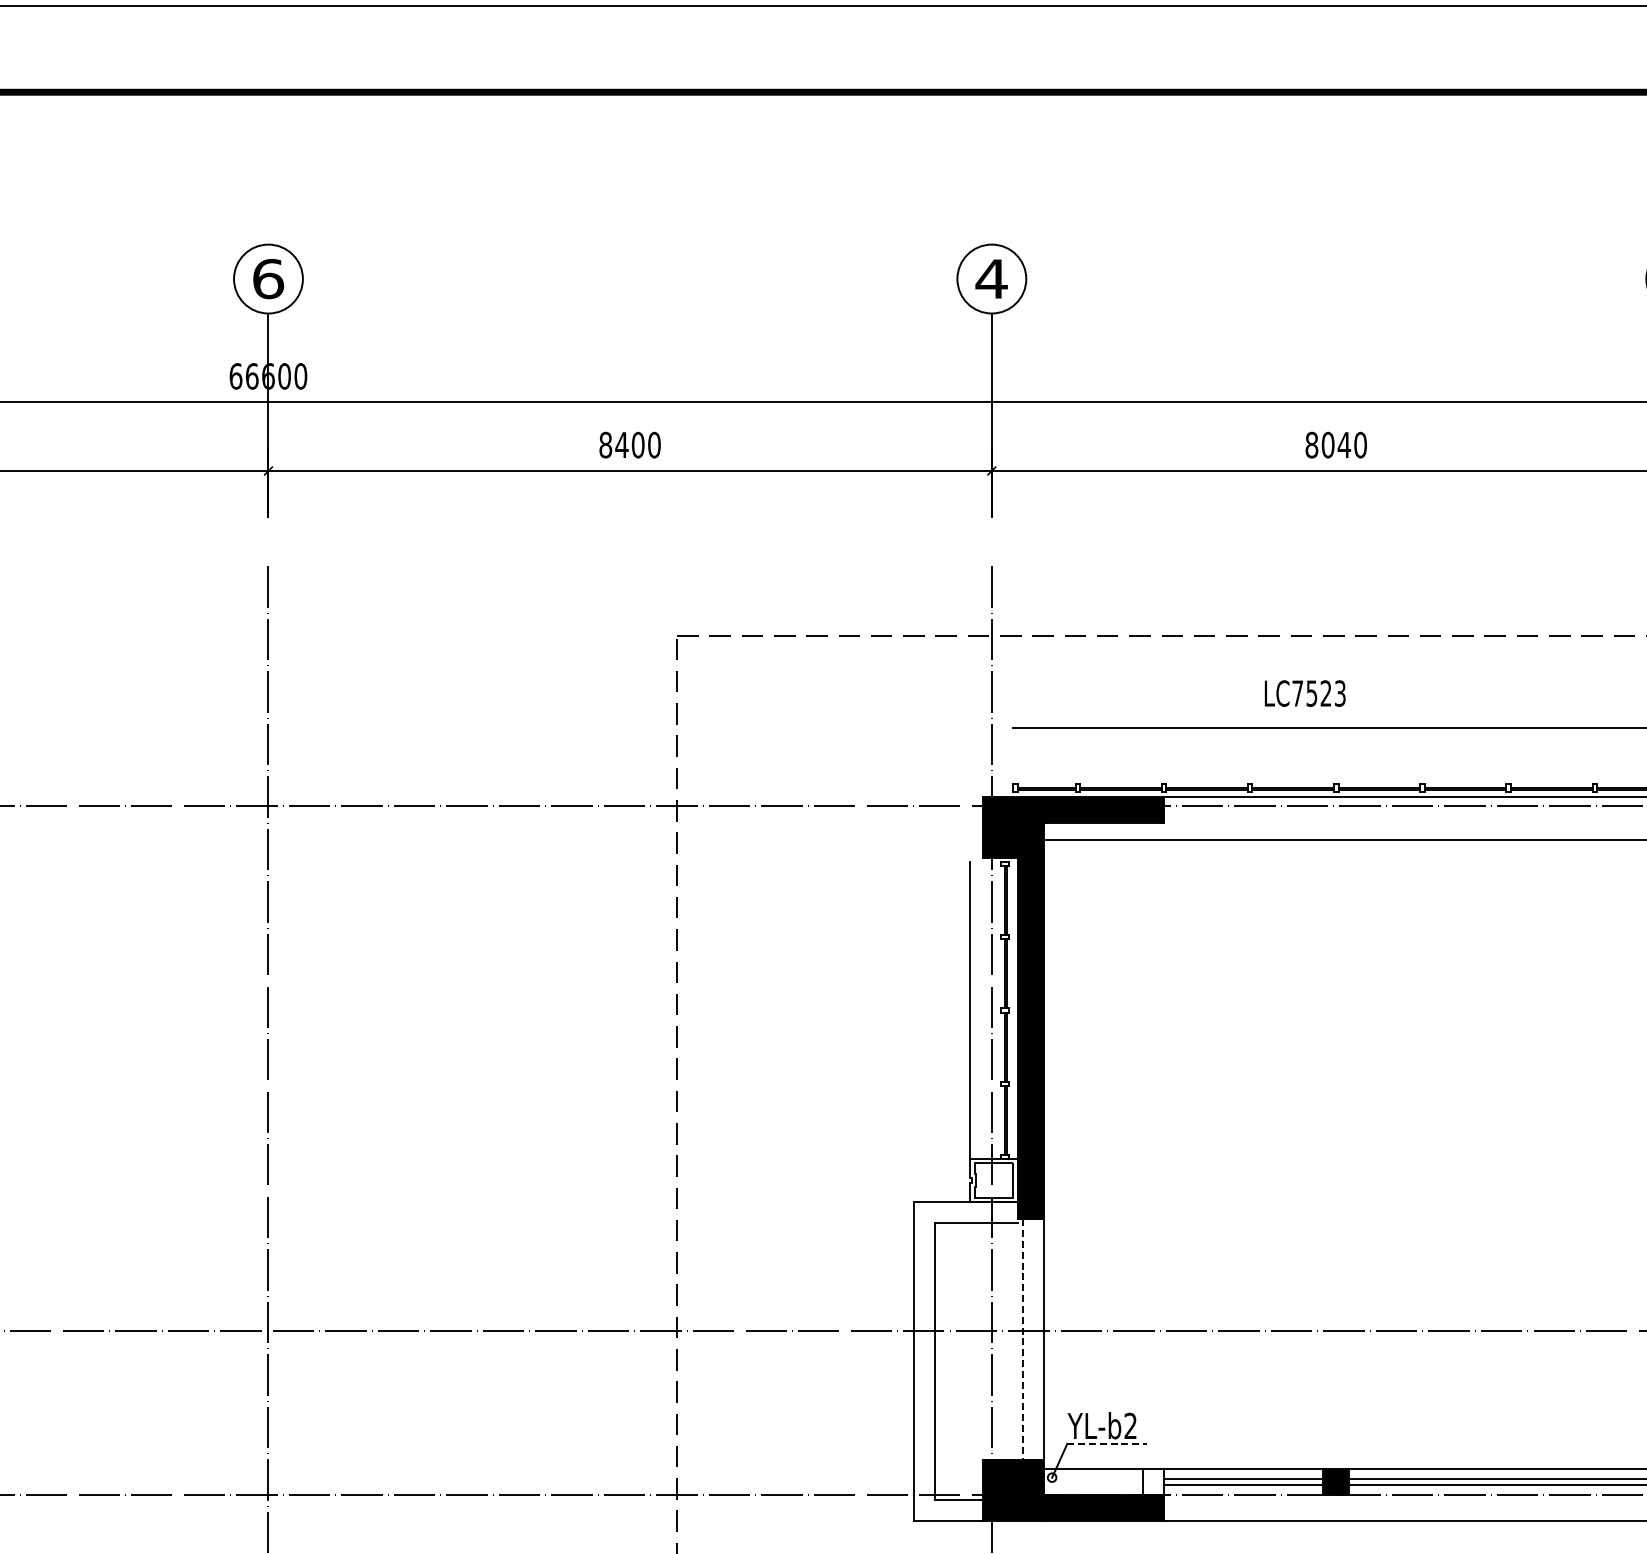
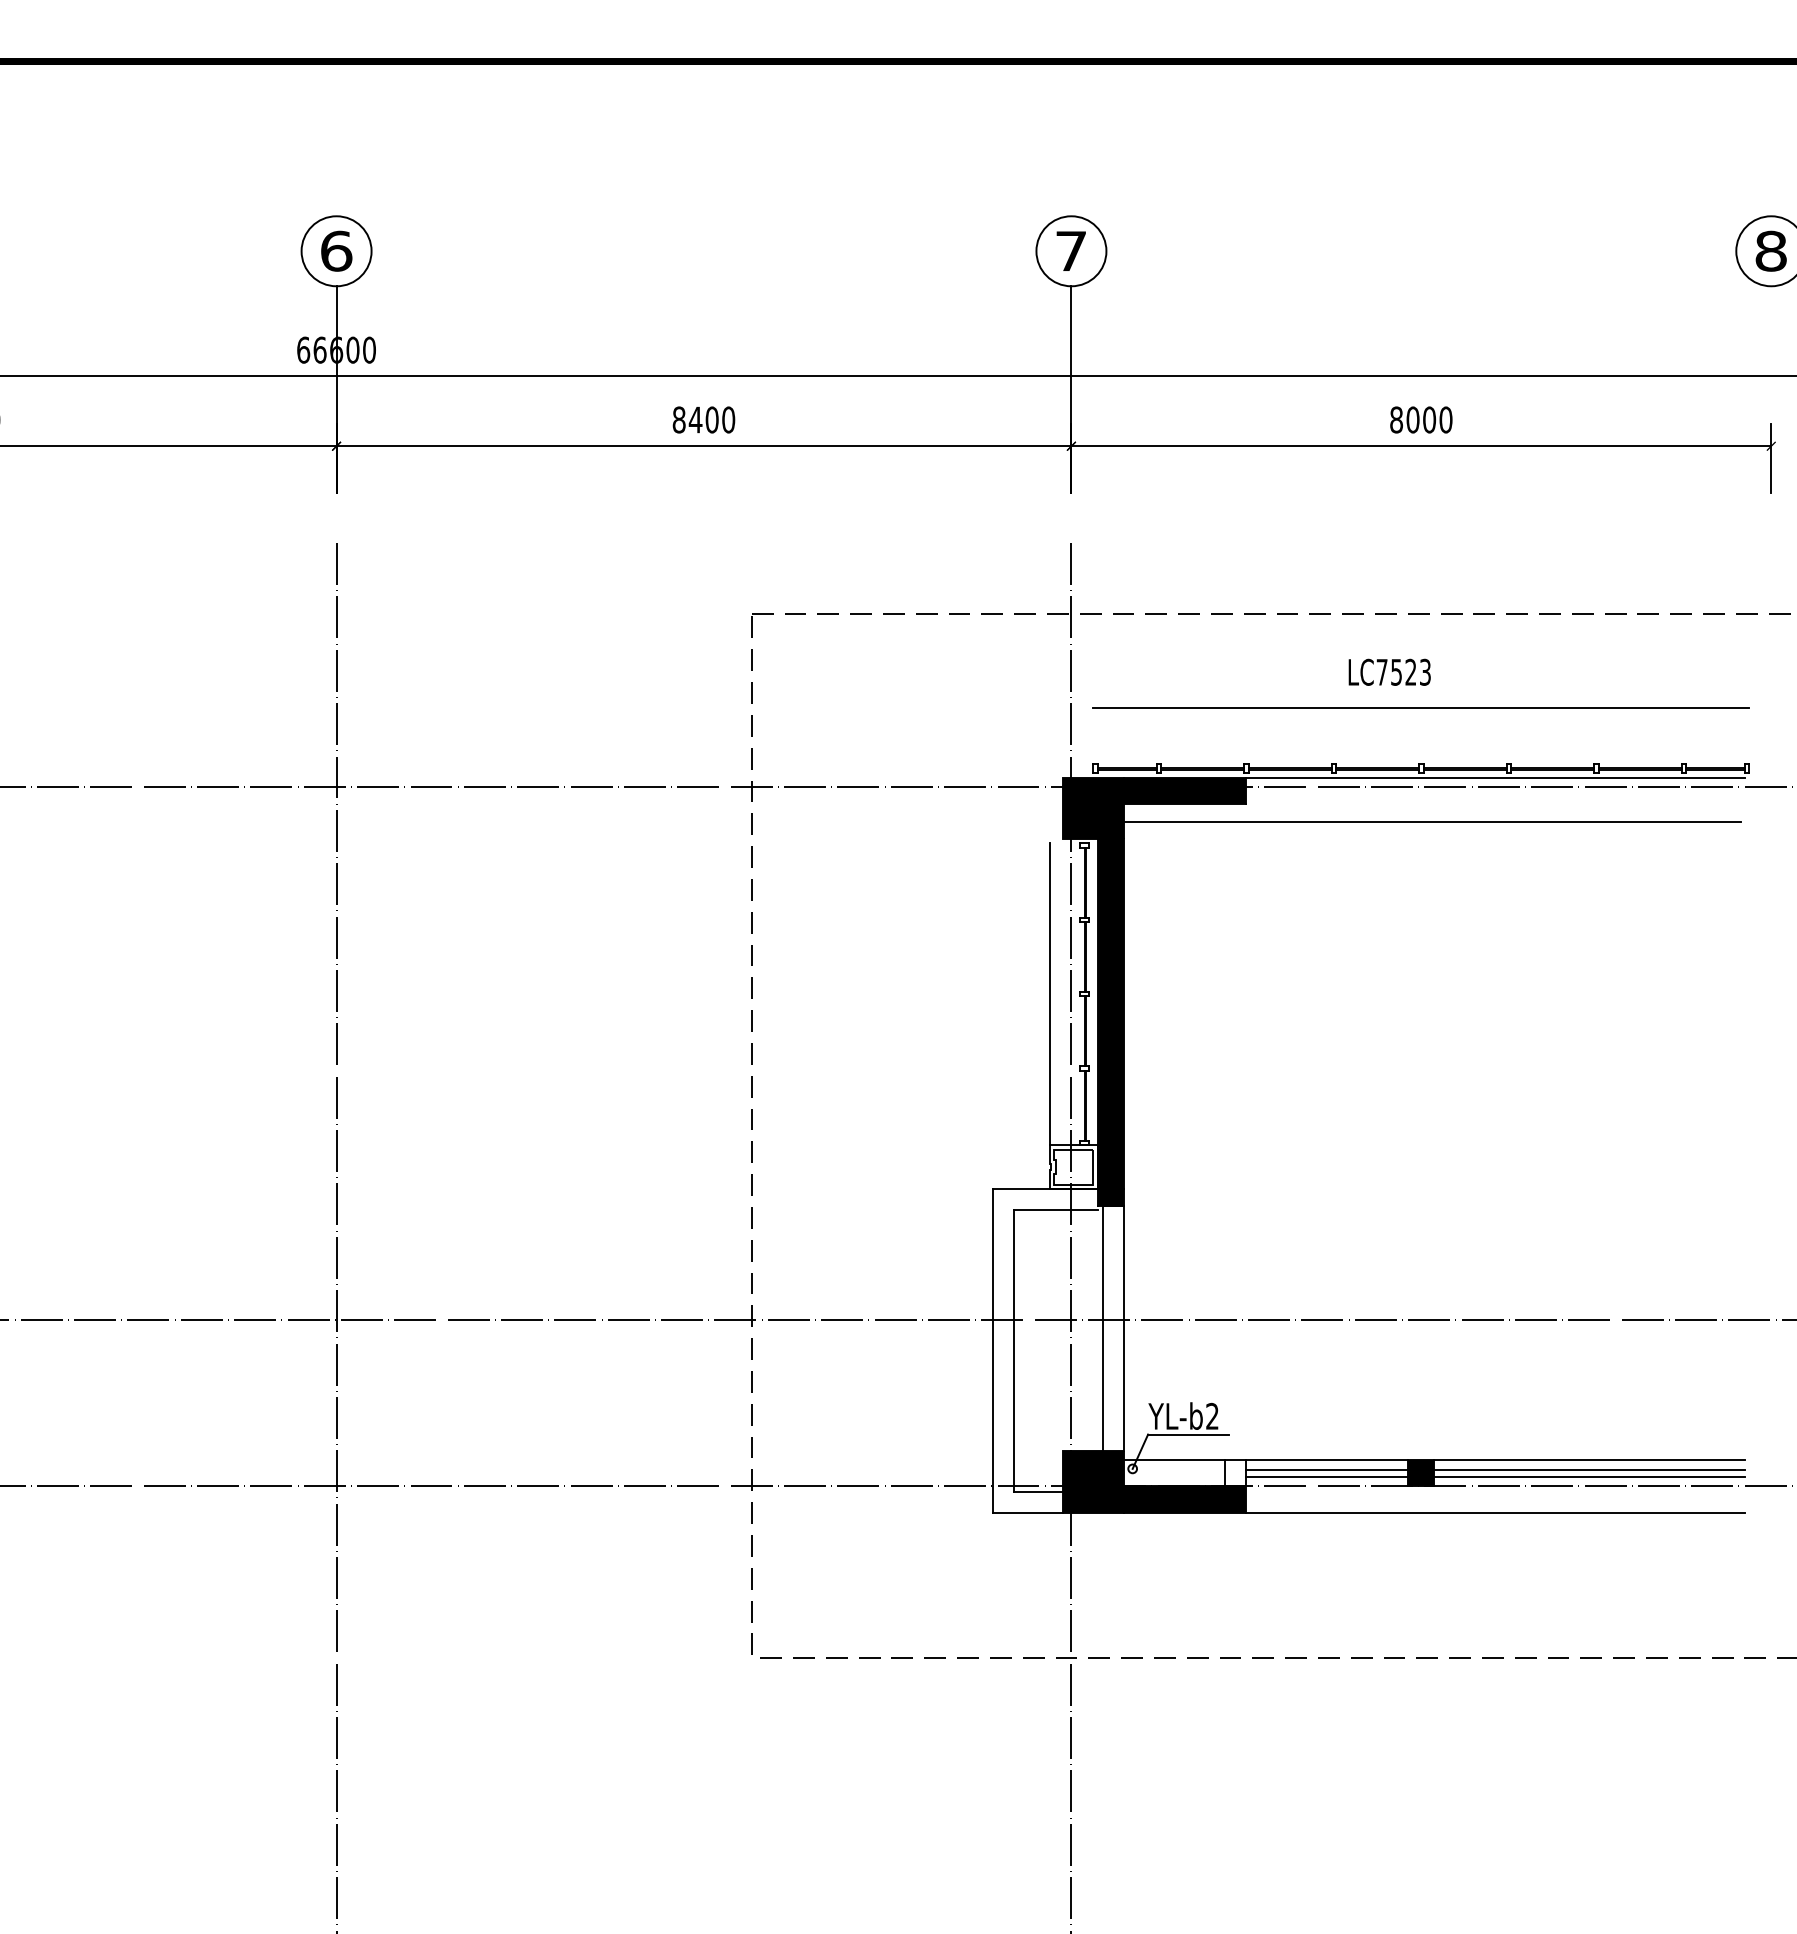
text: (990, 278) -> (1070, 250), 4 -> 7
text: (1344, 444) -> (1429, 419), 8040 -> 8000
line: (1022, 1340) -> (1102, 1329), dashed -> solid
line: (1107, 1443) -> (1188, 1434), dashed -> solid

